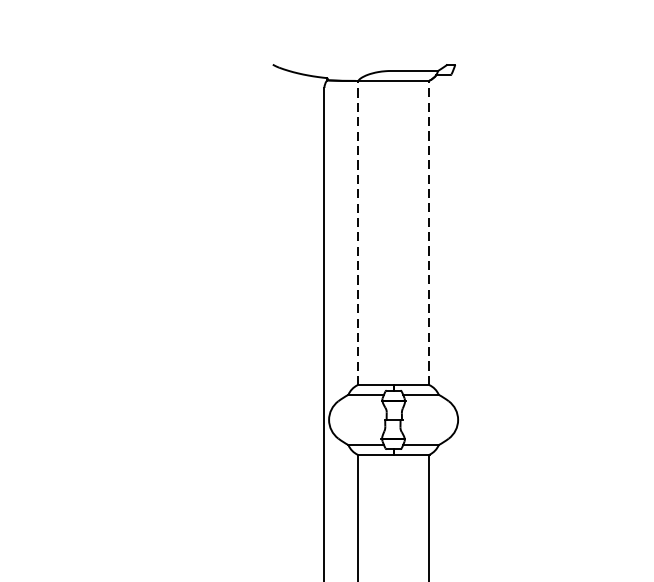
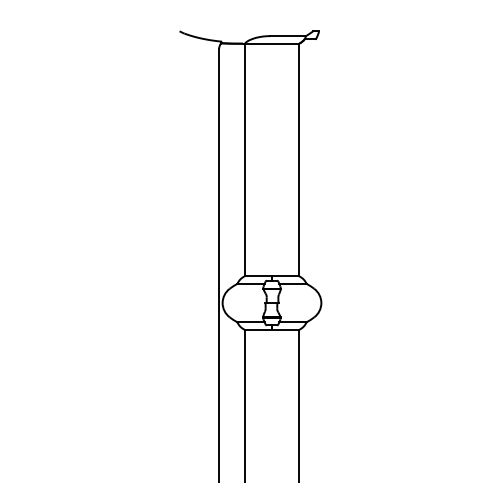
line: (358, 232) -> (245, 159), dashed -> solid
line: (428, 232) -> (298, 159), dashed -> solid

